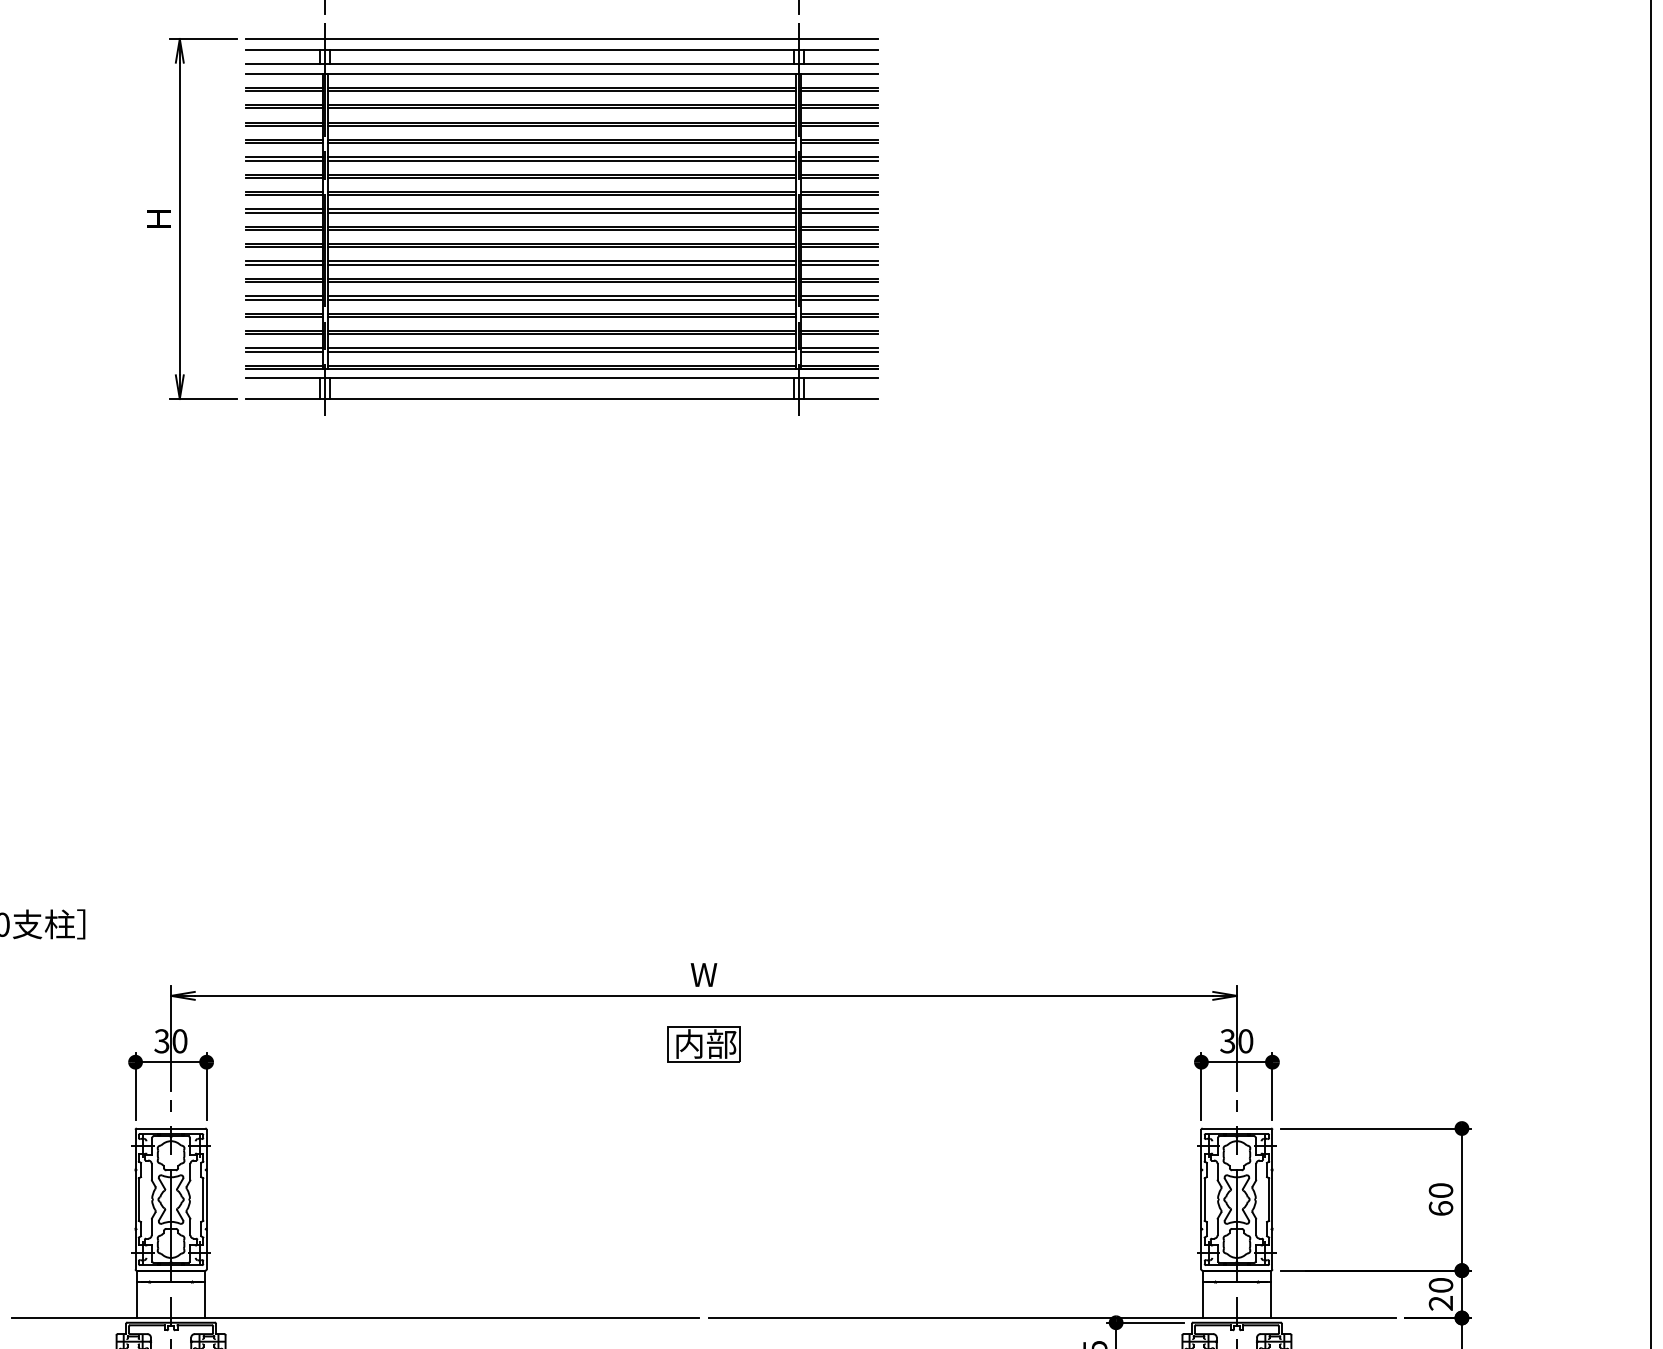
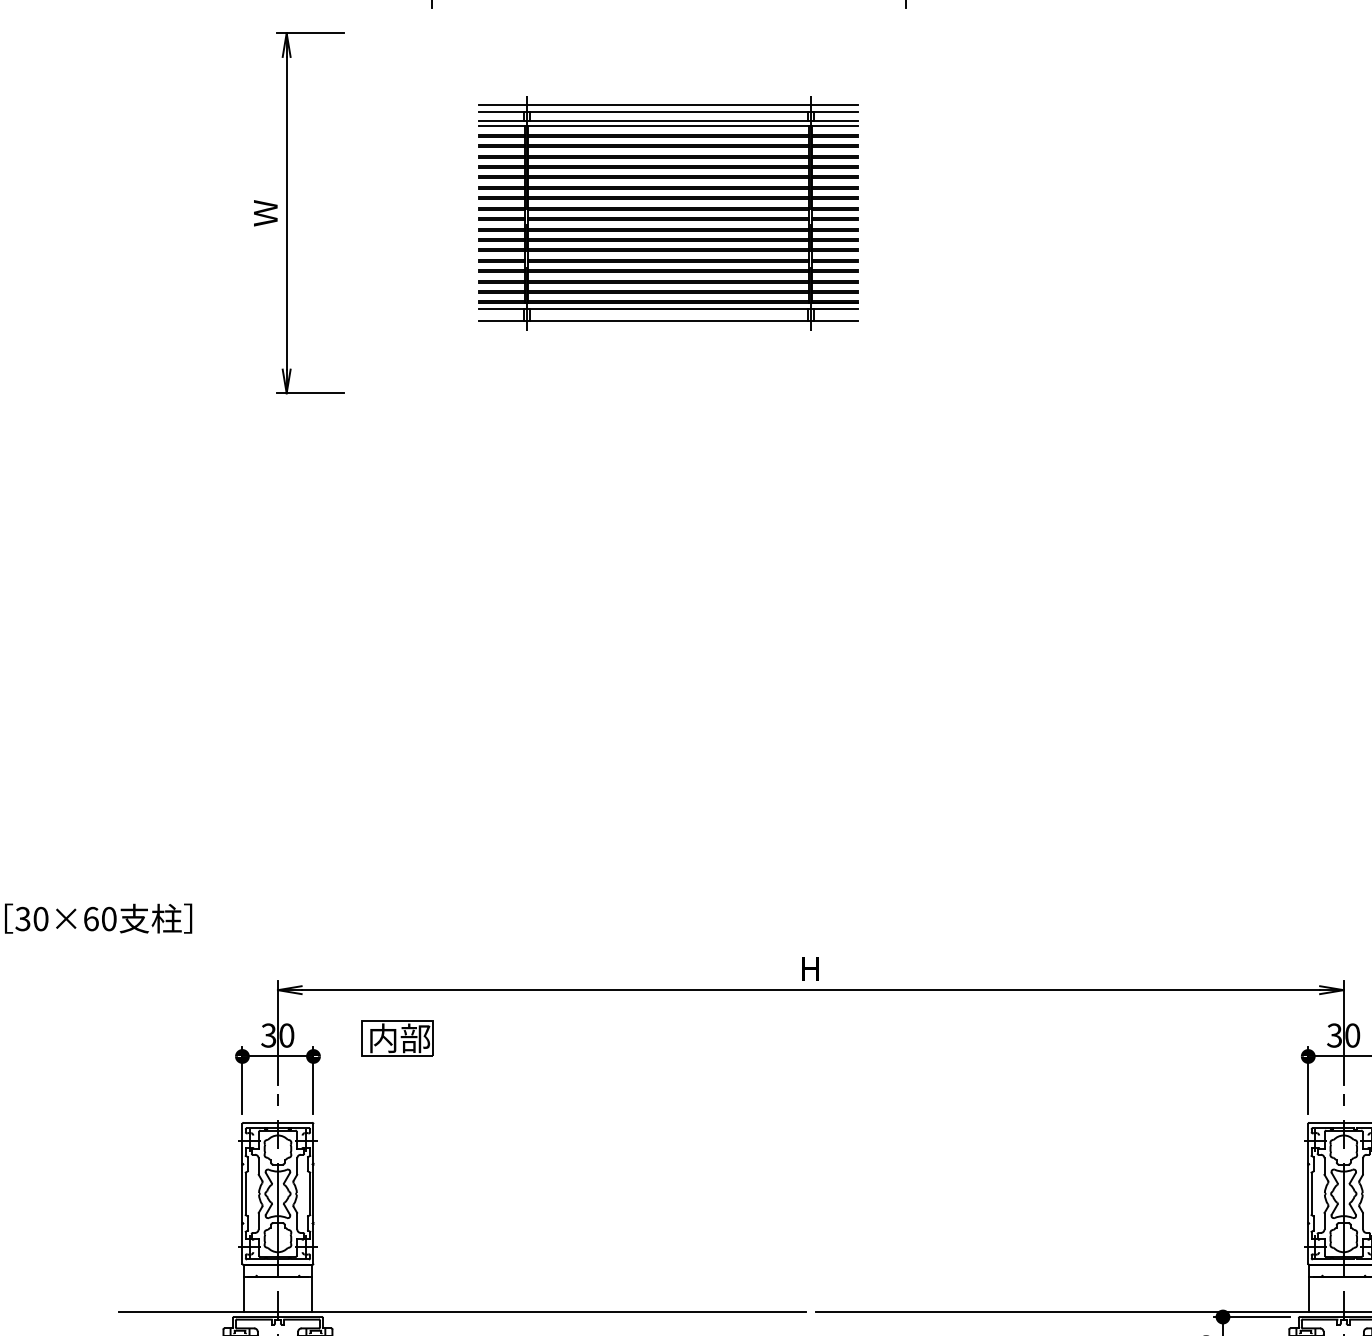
text: (158, 218) -> (265, 212), H -> W
part: (561, 219) -> (668, 213), size x0.6
text: (703, 974) -> (810, 968), W -> H
part: (703, 1044) -> (397, 1038), moved

